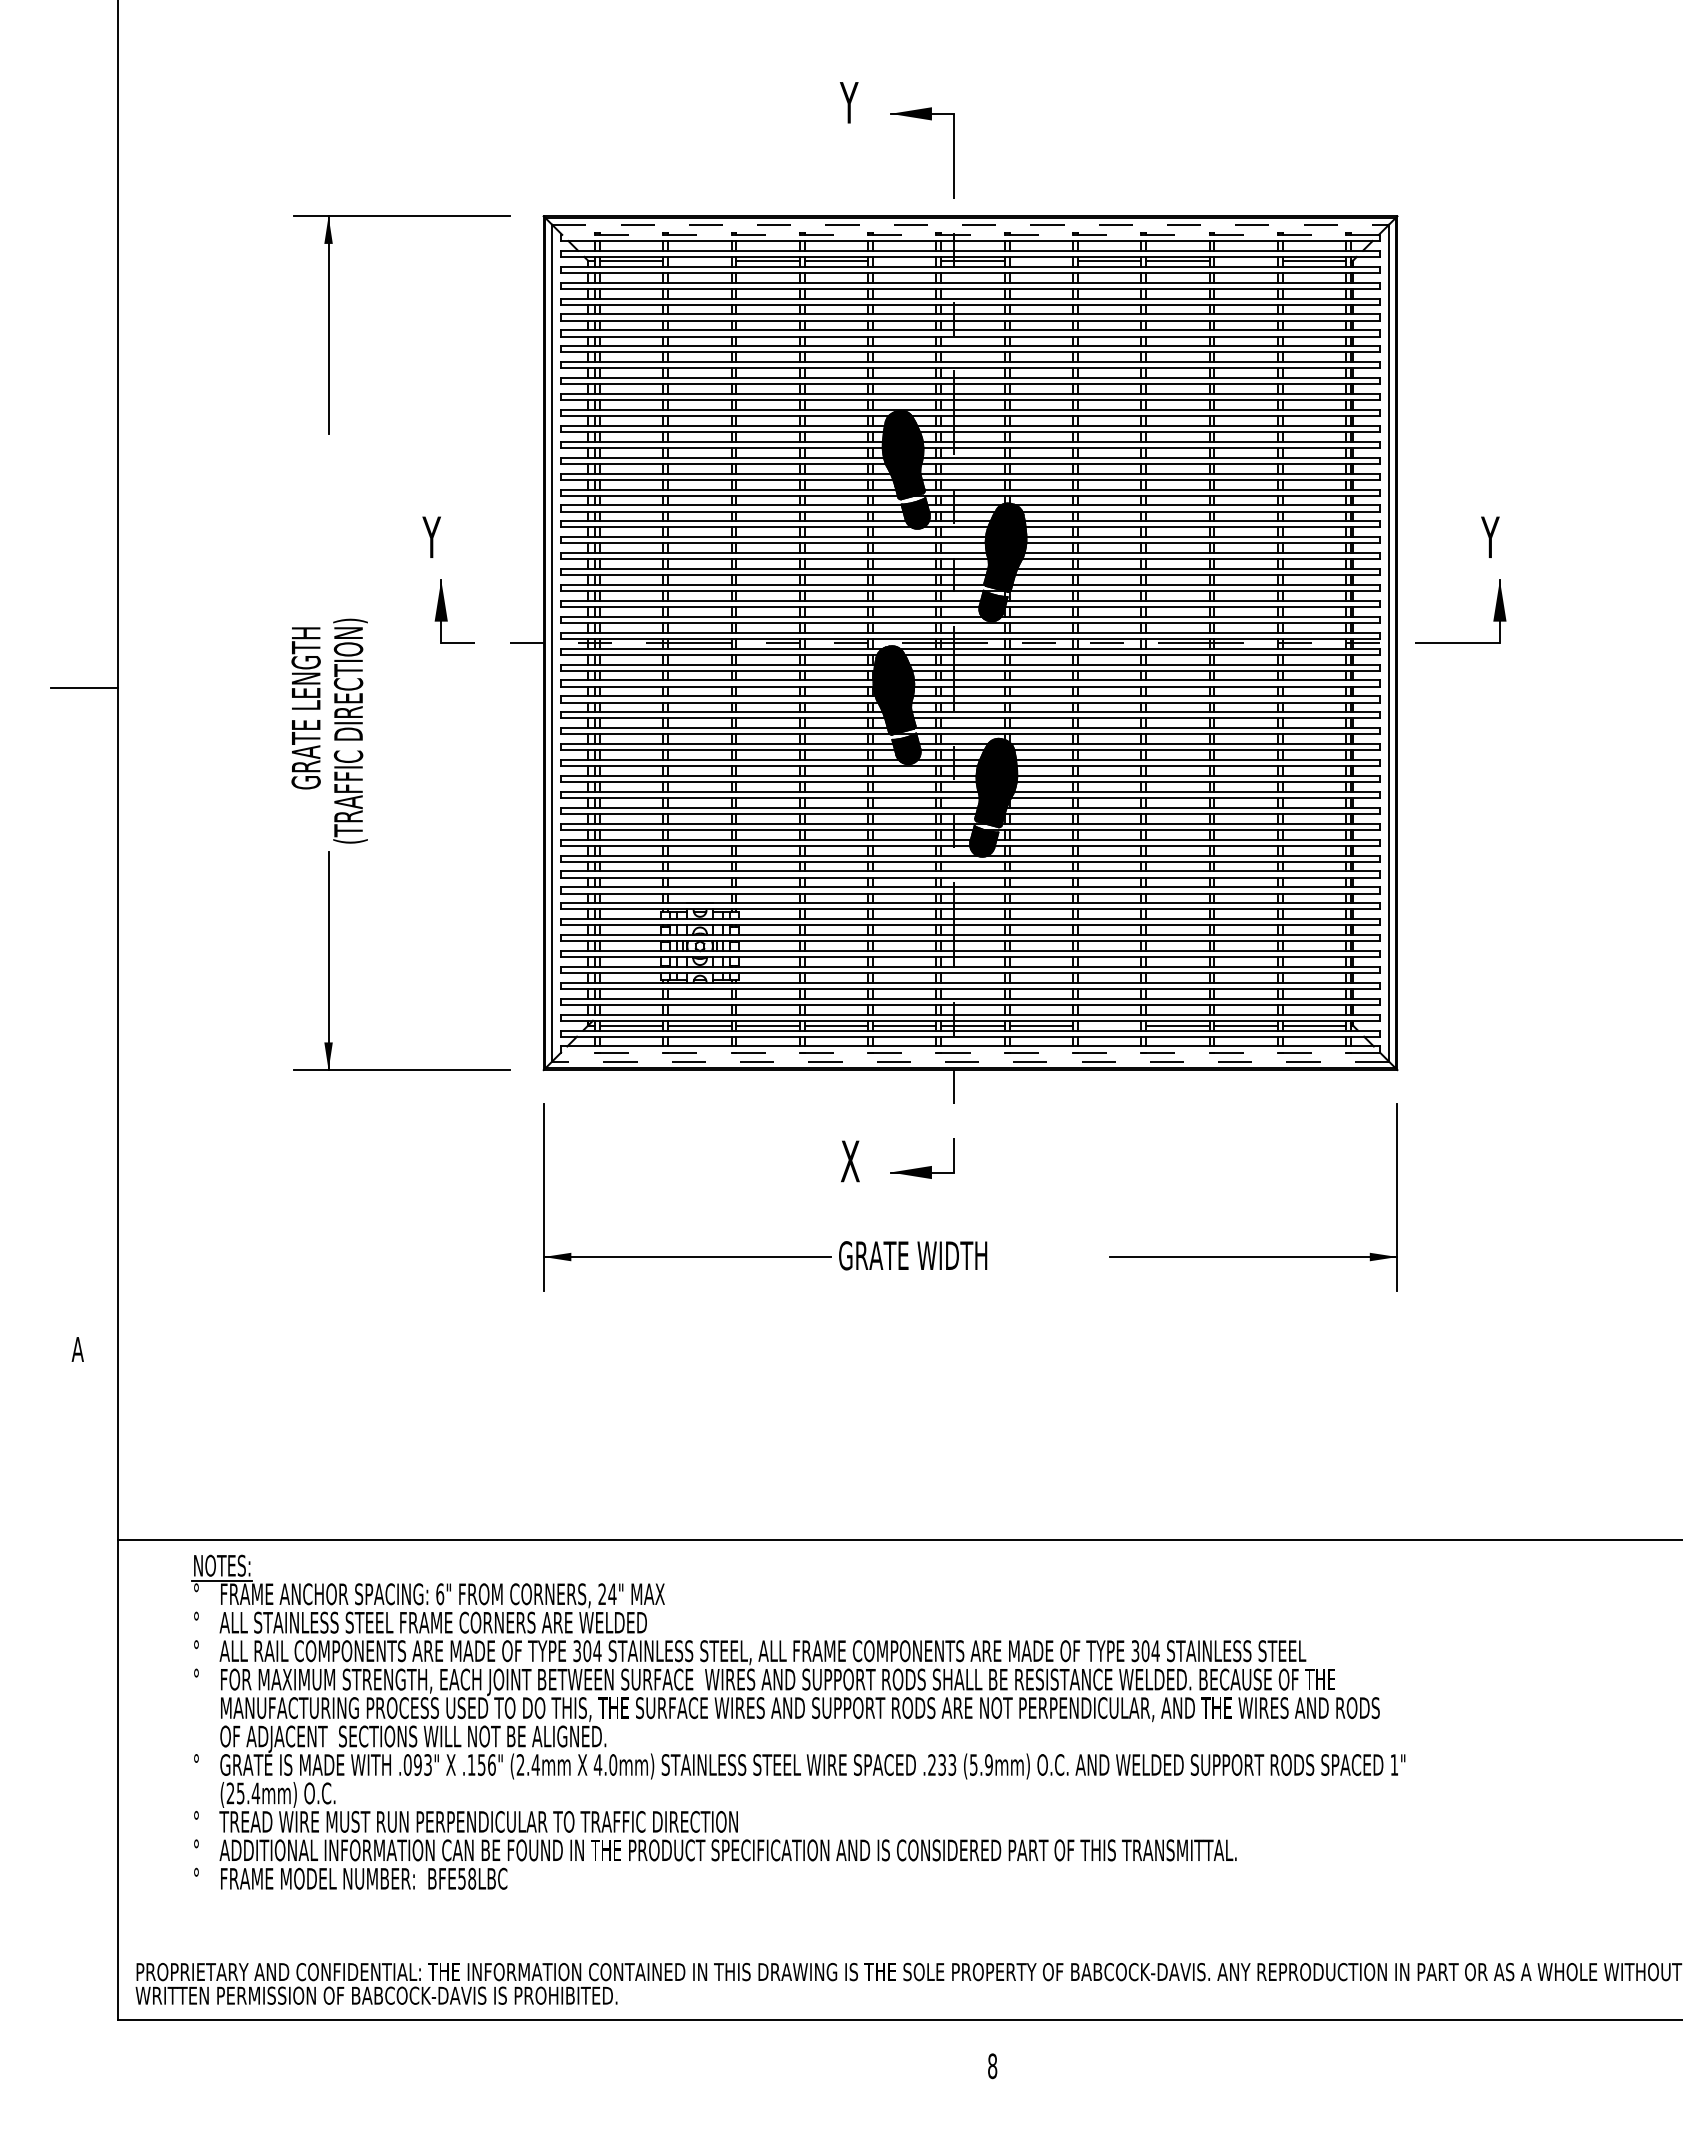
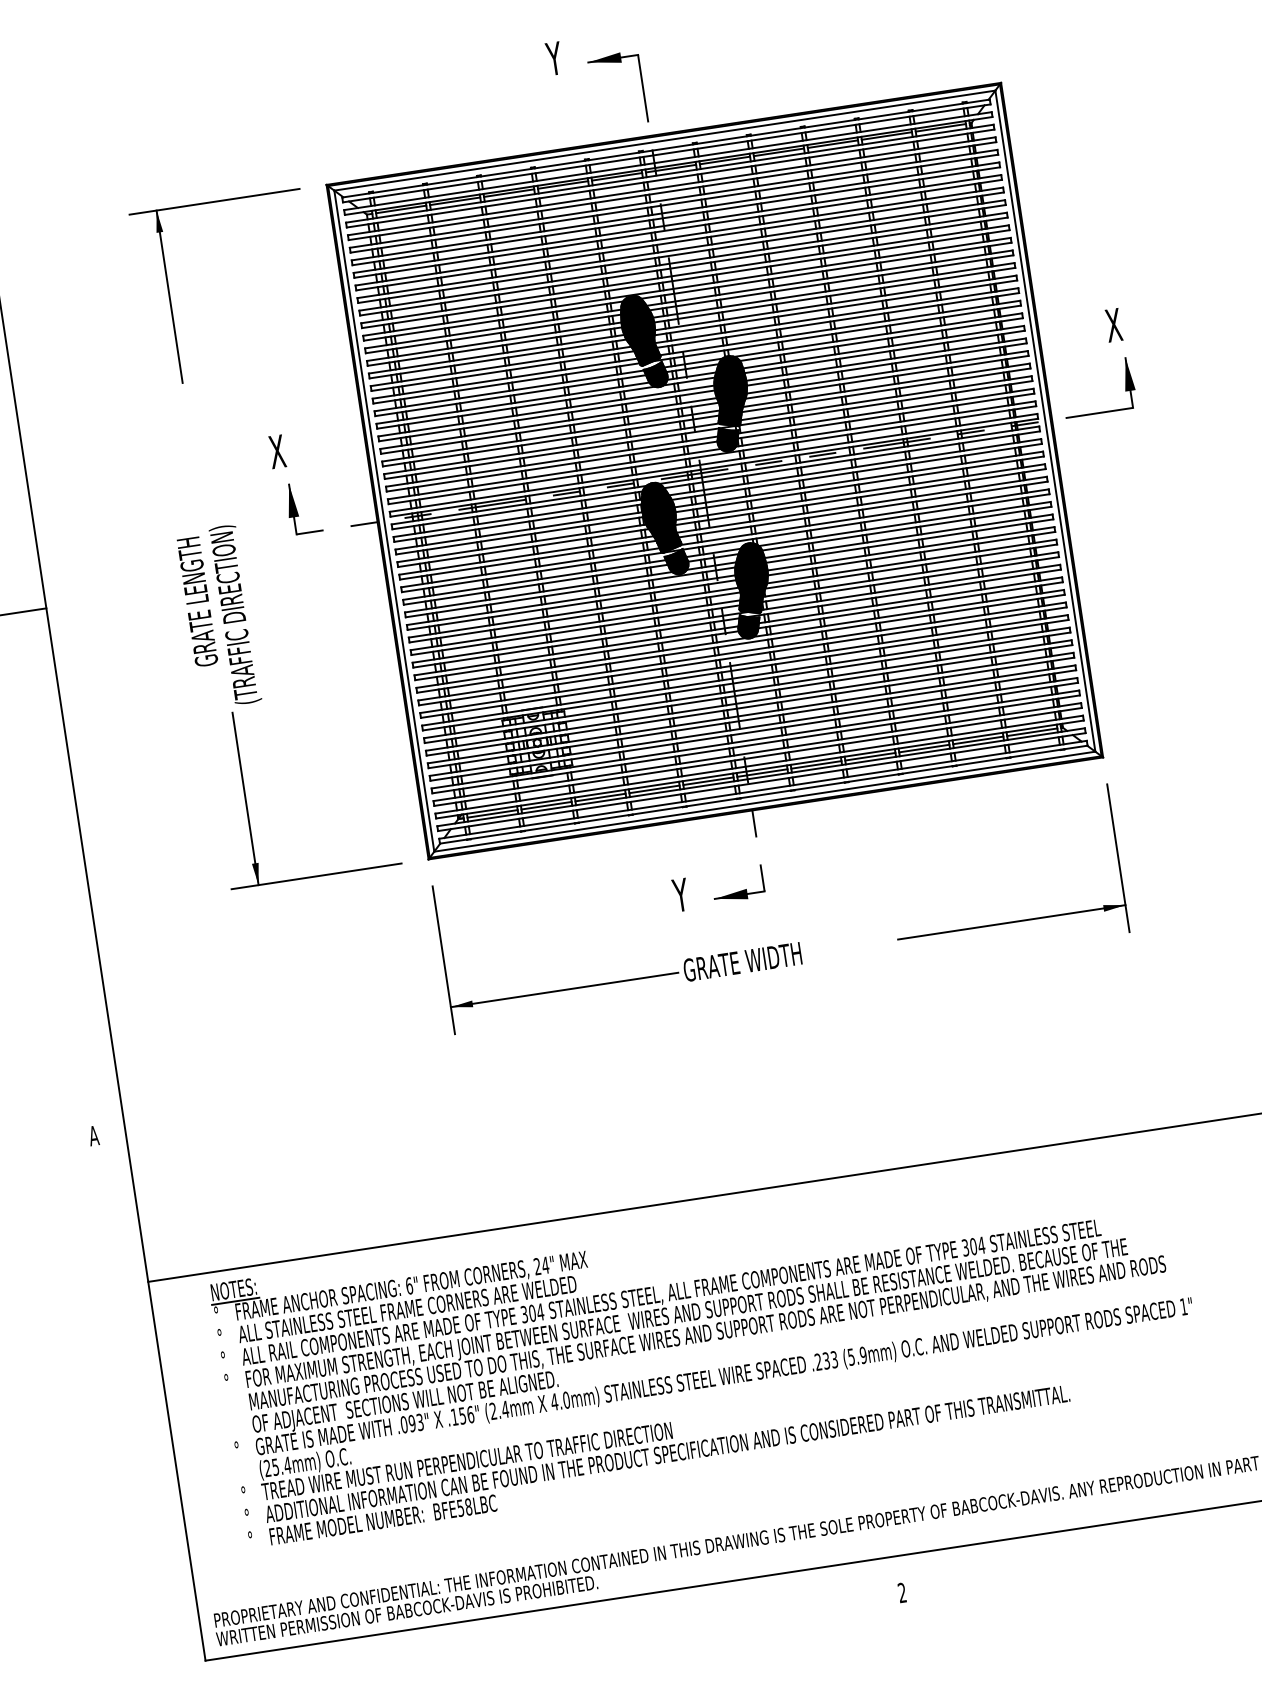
line: (971, 224) -> (665, 140), dashed -> solid
line: (970, 234) -> (665, 148), dashed -> solid
line: (699, 260) -> (454, 201), added
line: (904, 260) -> (616, 176), added
line: (1041, 260) -> (725, 160), added
line: (1245, 260) -> (886, 135), added
text: (432, 536) -> (276, 451), Y -> X
text: (1490, 536) -> (1112, 324), Y -> X
line: (1109, 1025) -> (870, 756), added
line: (970, 1052) -> (763, 794), dashed -> solid
line: (970, 1061) -> (764, 801), dashed -> solid
text: (849, 1161) -> (681, 895), X -> Y
text: (992, 2066) -> (902, 1593), 8 -> 2

